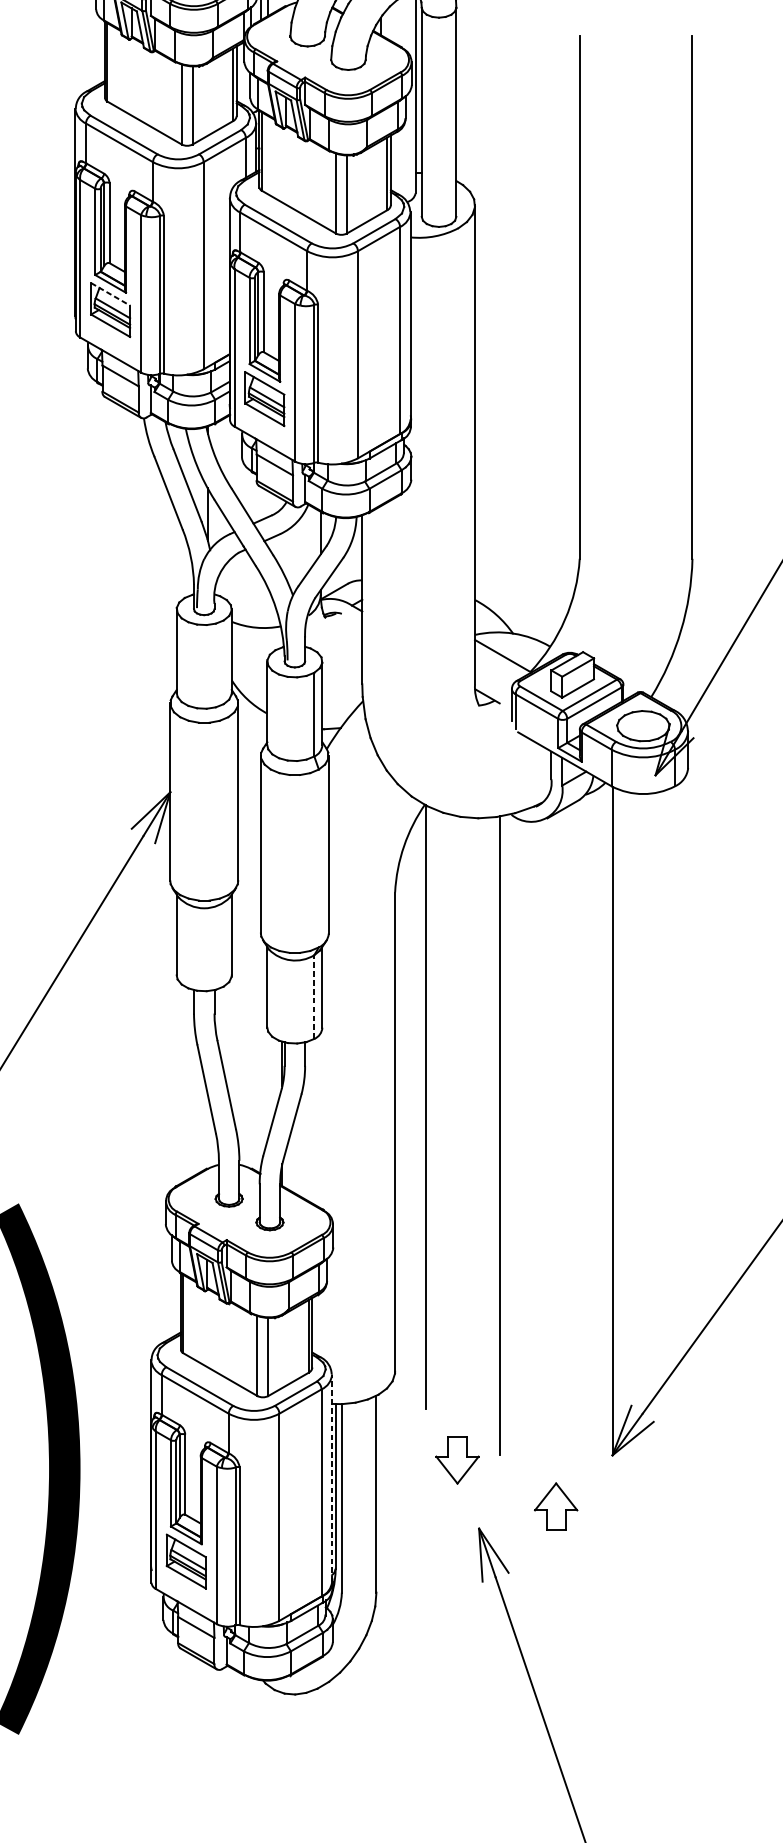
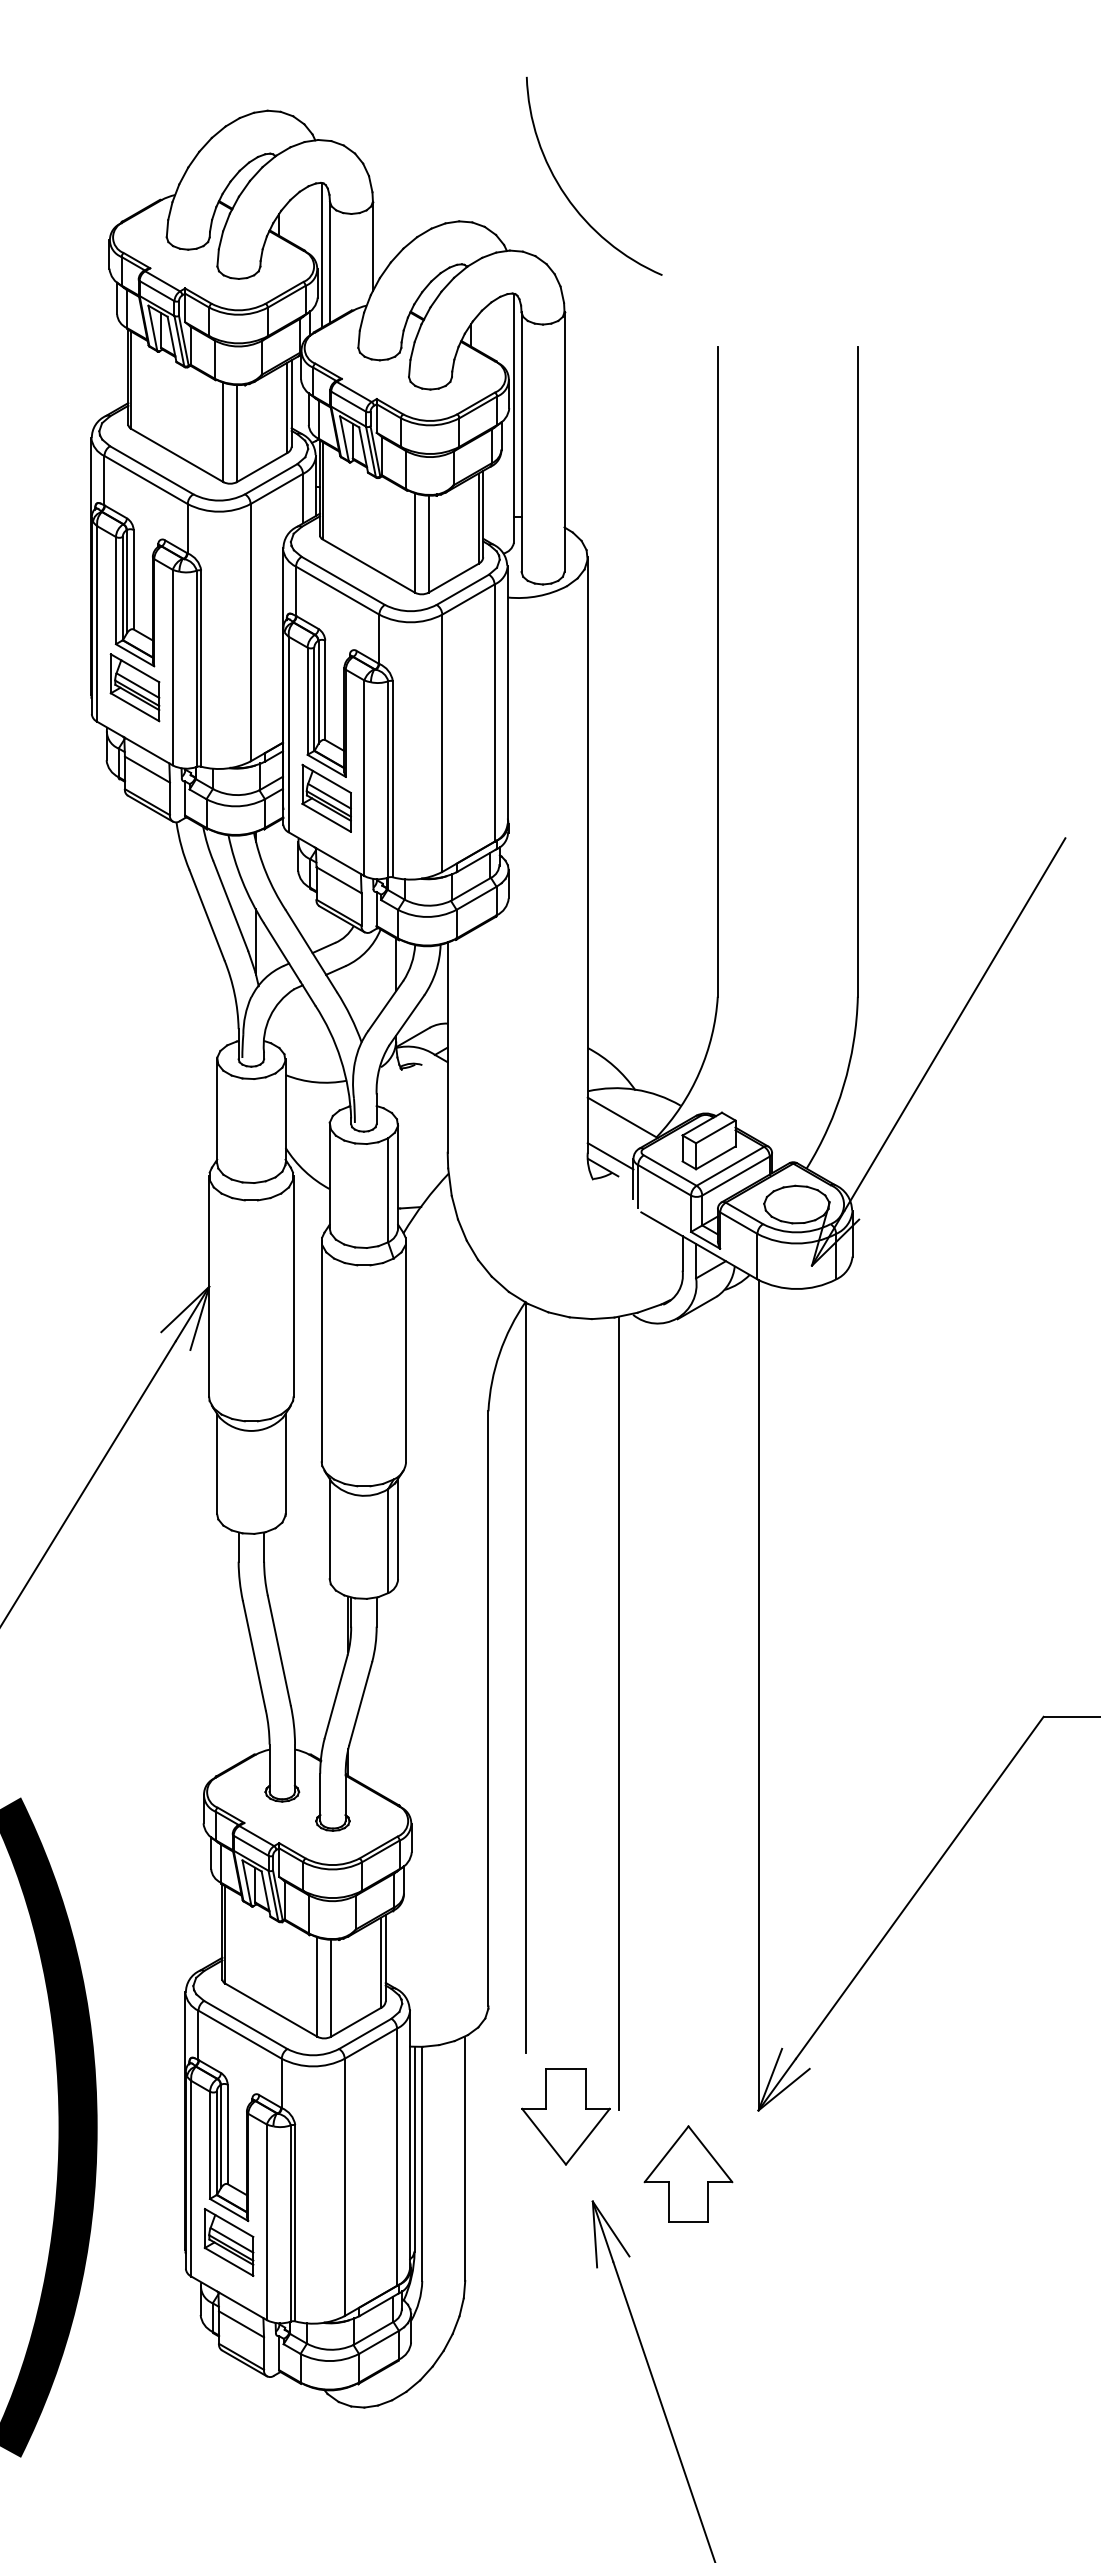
line: (110, 294) -> (135, 668), dashed -> solid
line: (493, 687) -> (610, 1156), added
line: (314, 997) -> (388, 1541), dashed -> solid
part: (457, 1460) -> (565, 2116), size x1.67
line: (332, 1477) -> (410, 2138), dashed -> solid
part: (556, 1506) -> (688, 2173), size x1.67

